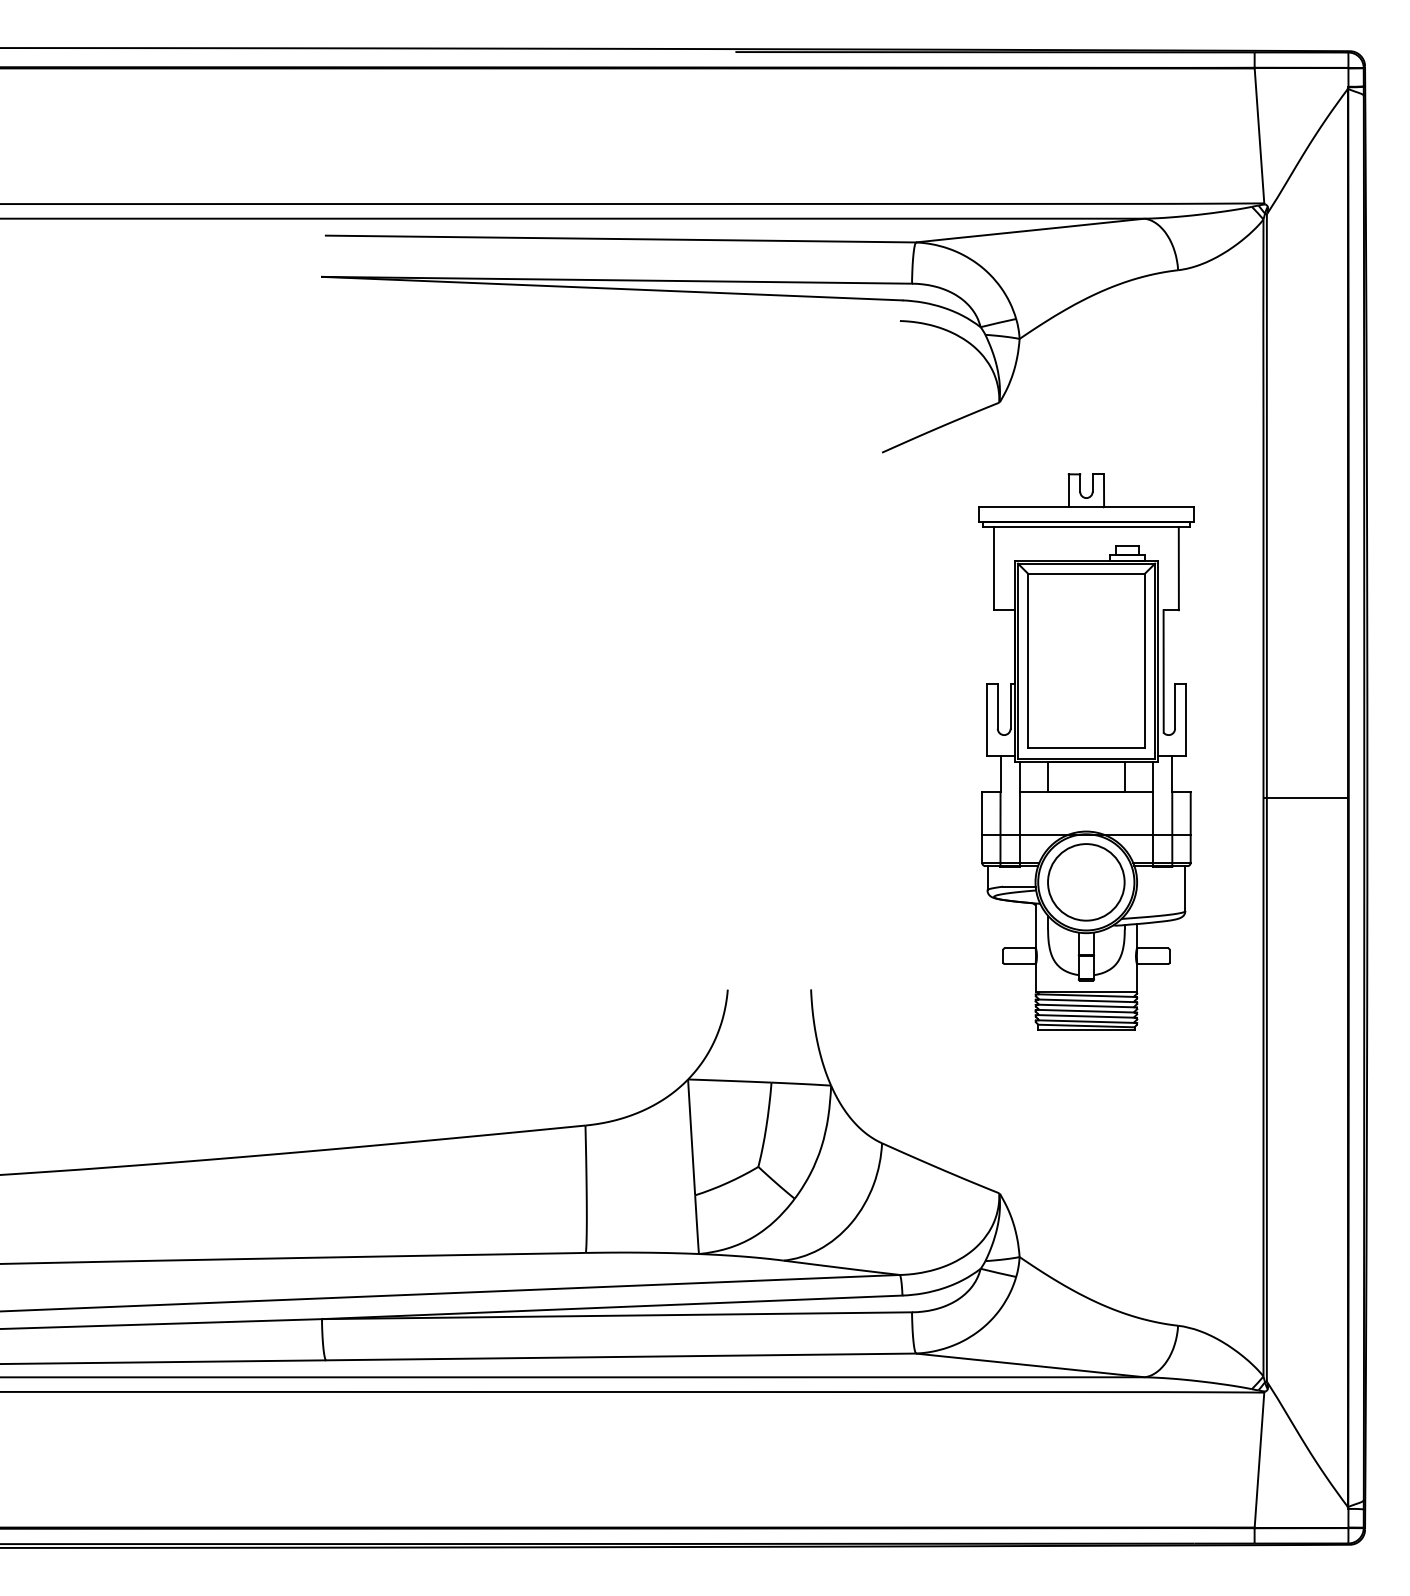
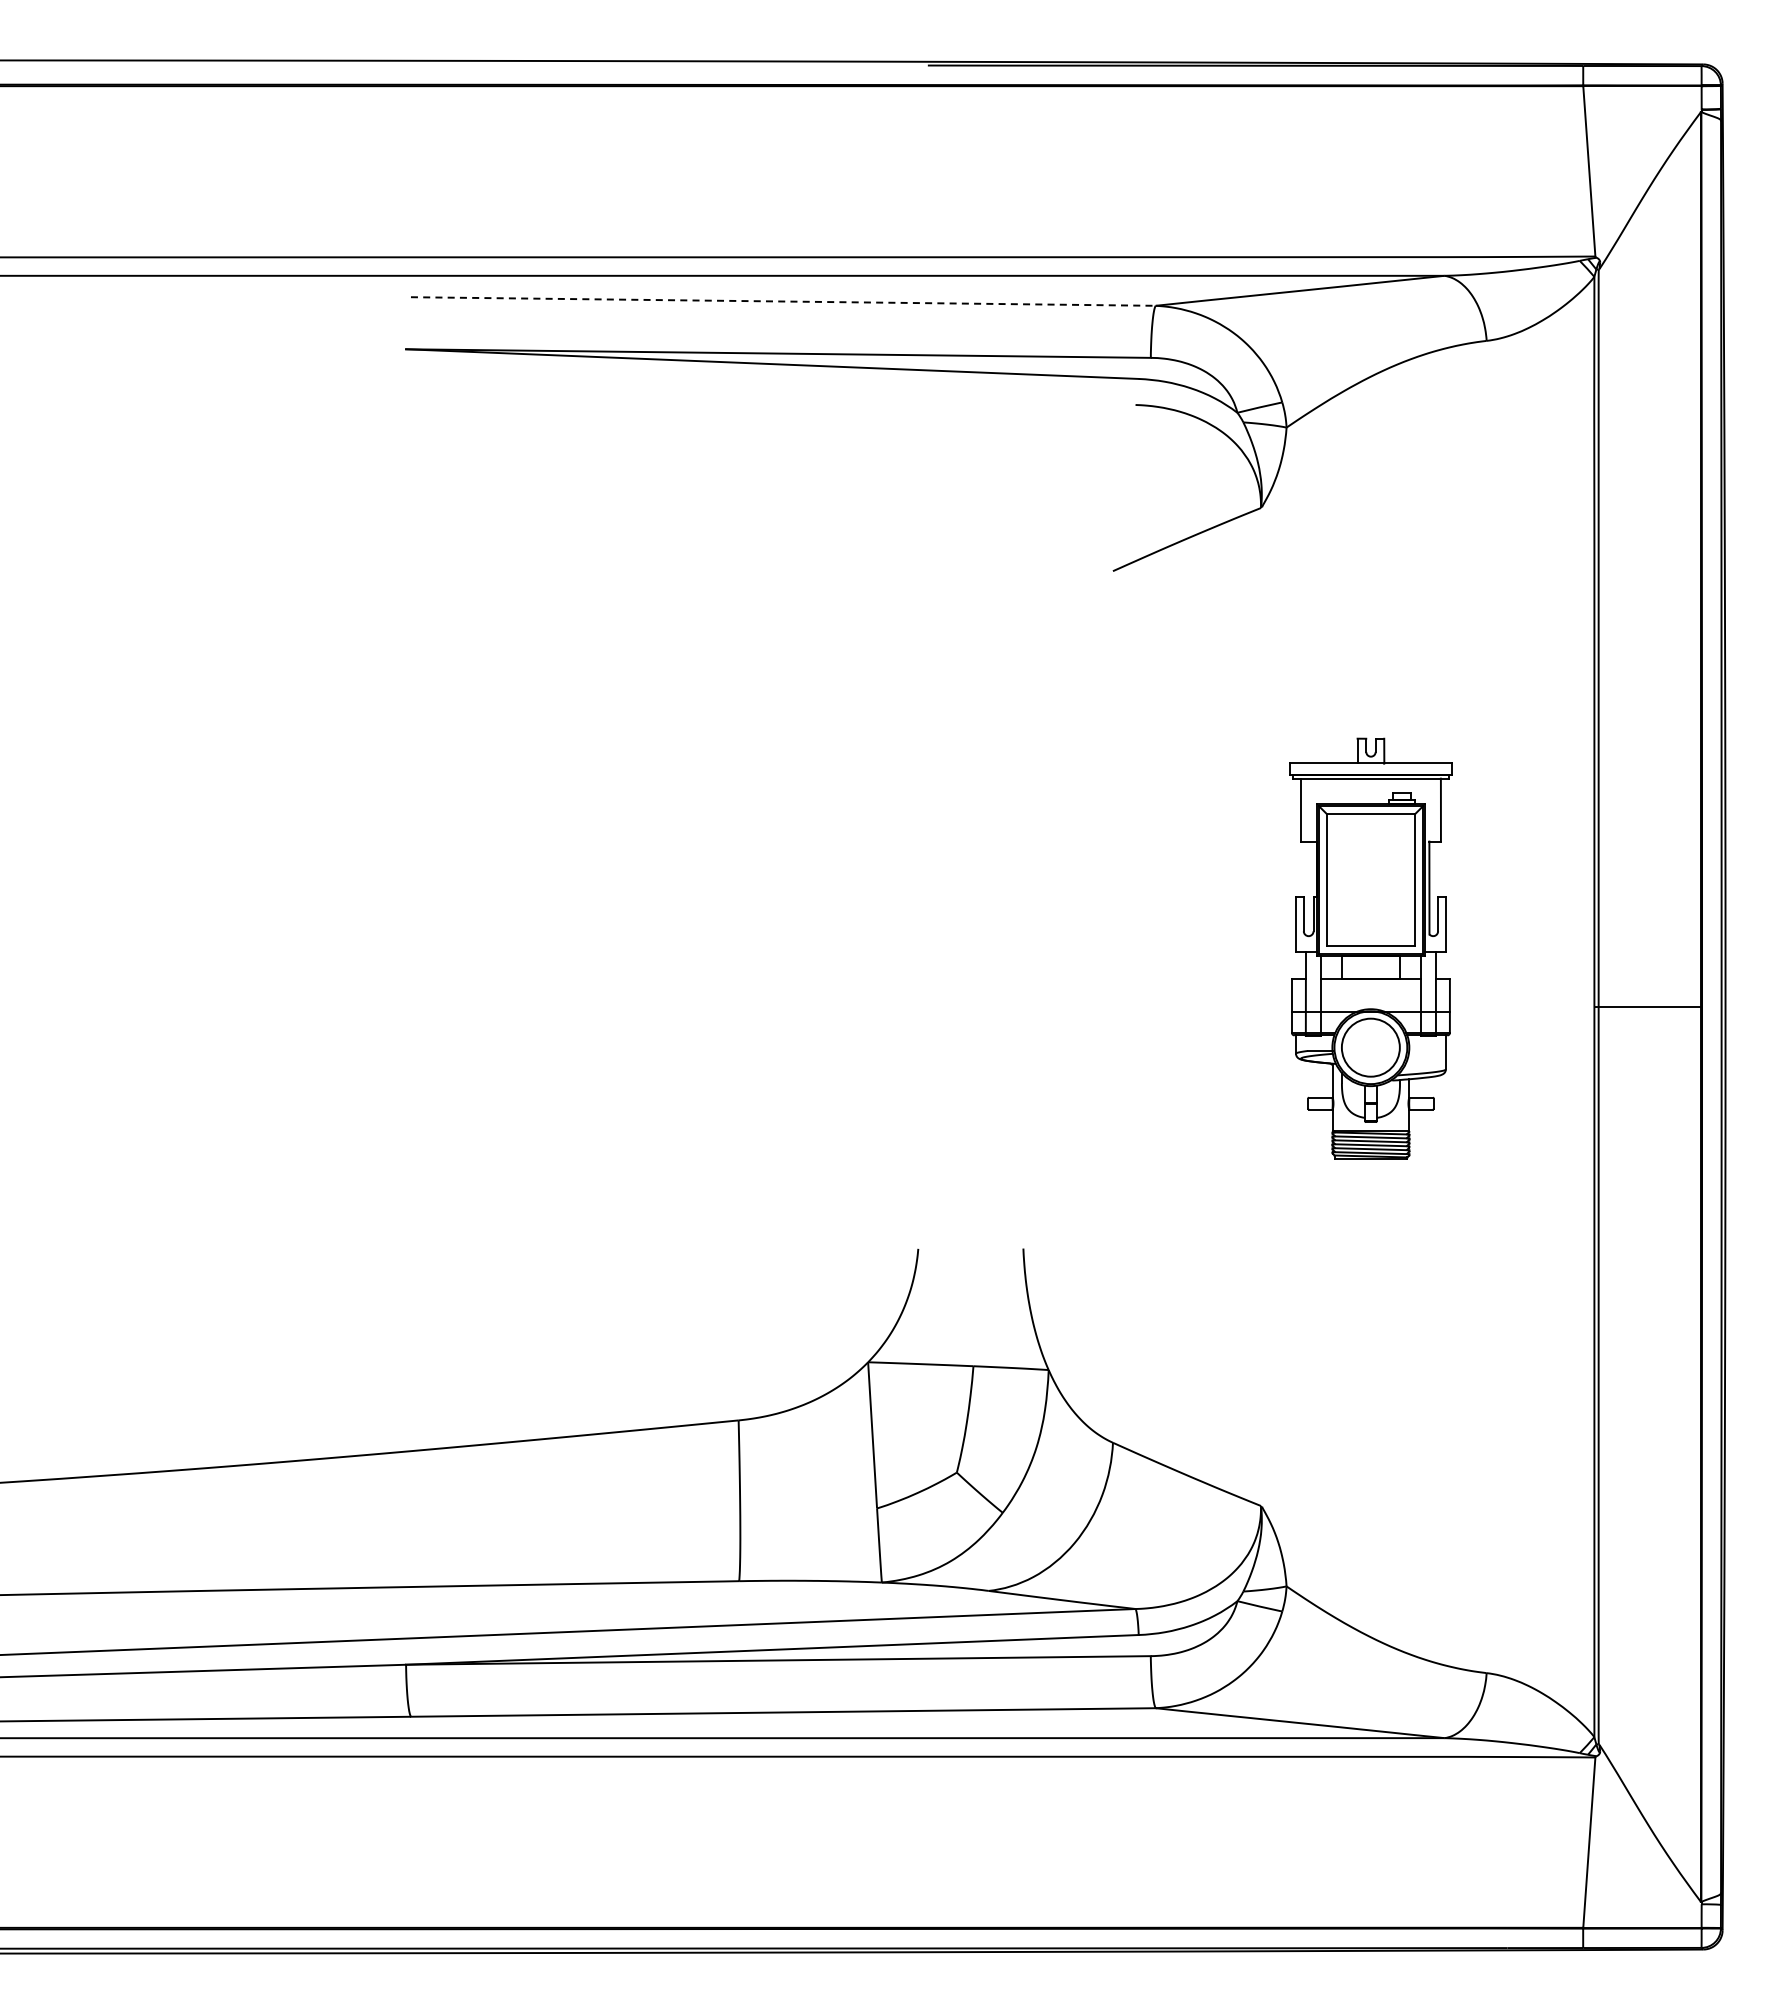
line: (621, 239) -> (783, 301), solid -> dashed
part: (1086, 751) -> (1370, 948), size x0.6

